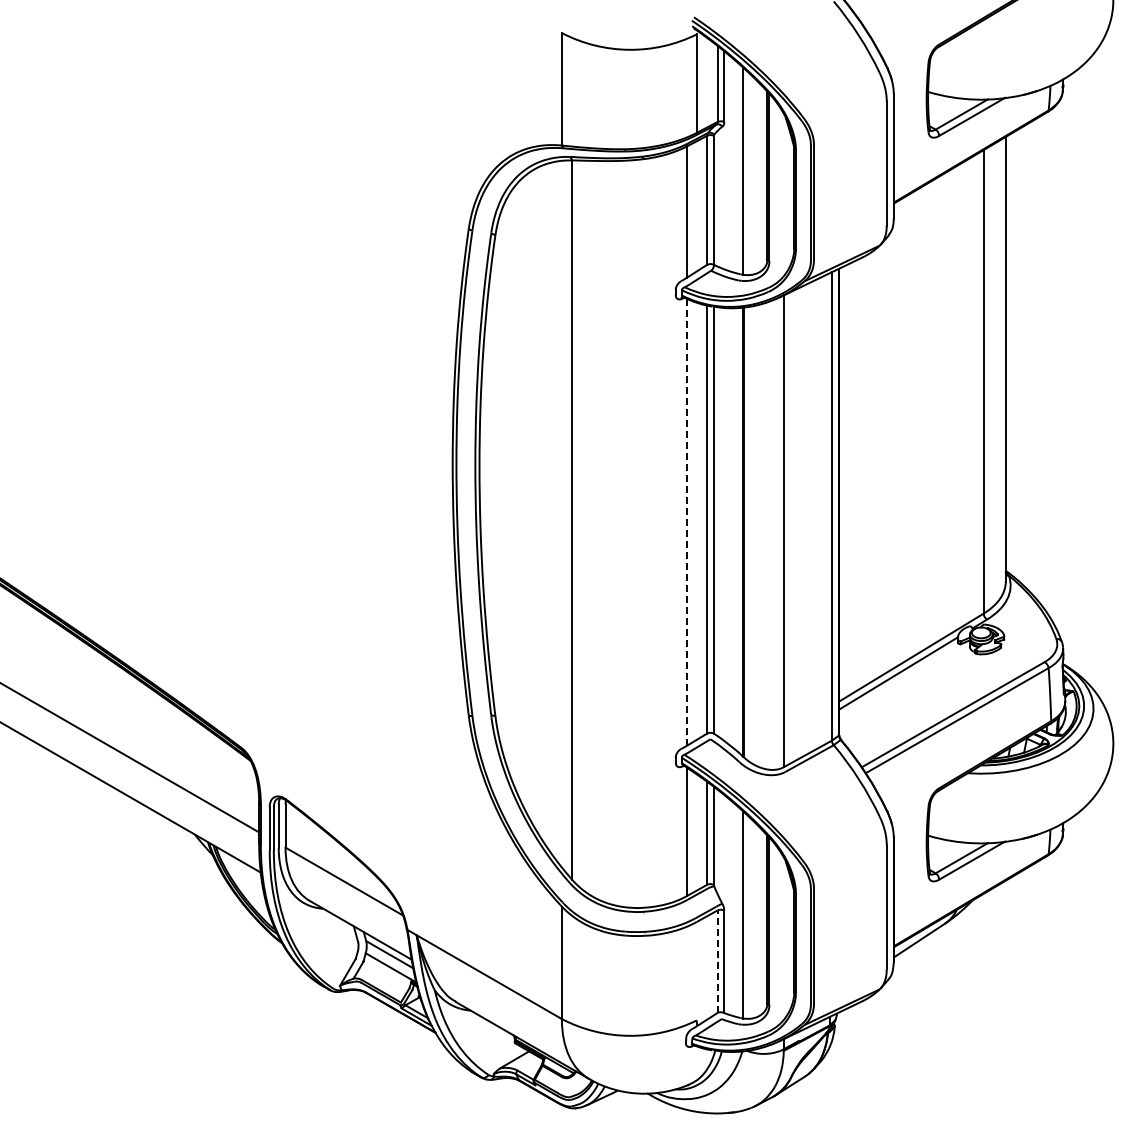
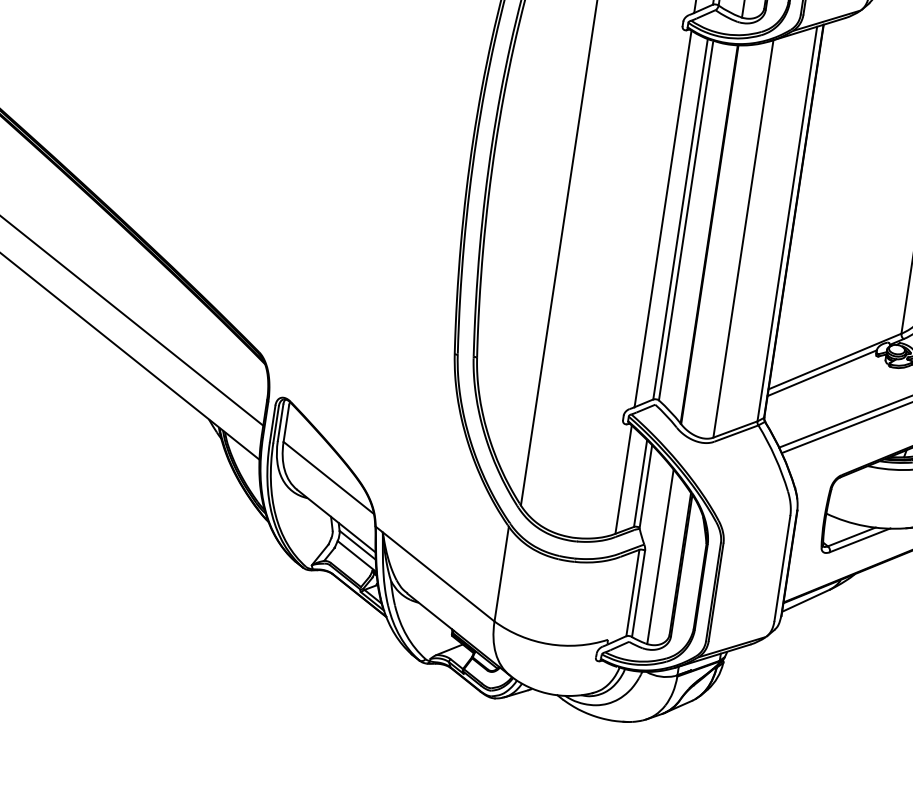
line: (686, 522) -> (662, 219), dashed -> solid
line: (717, 961) -> (632, 592), dashed -> solid

